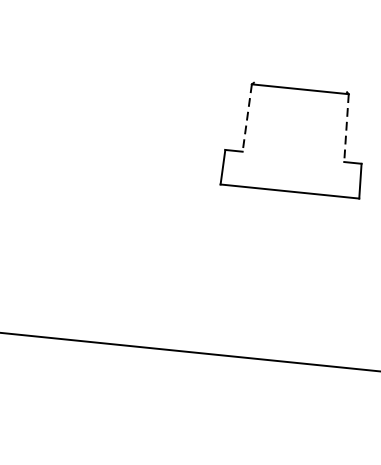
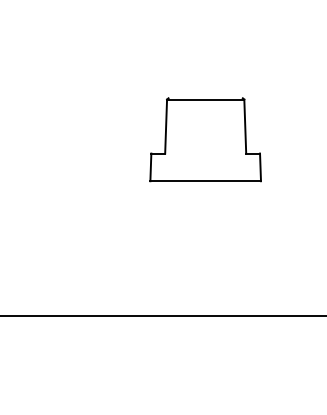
line: (247, 117) -> (166, 126), dashed -> solid
line: (346, 127) -> (245, 126), dashed -> solid

